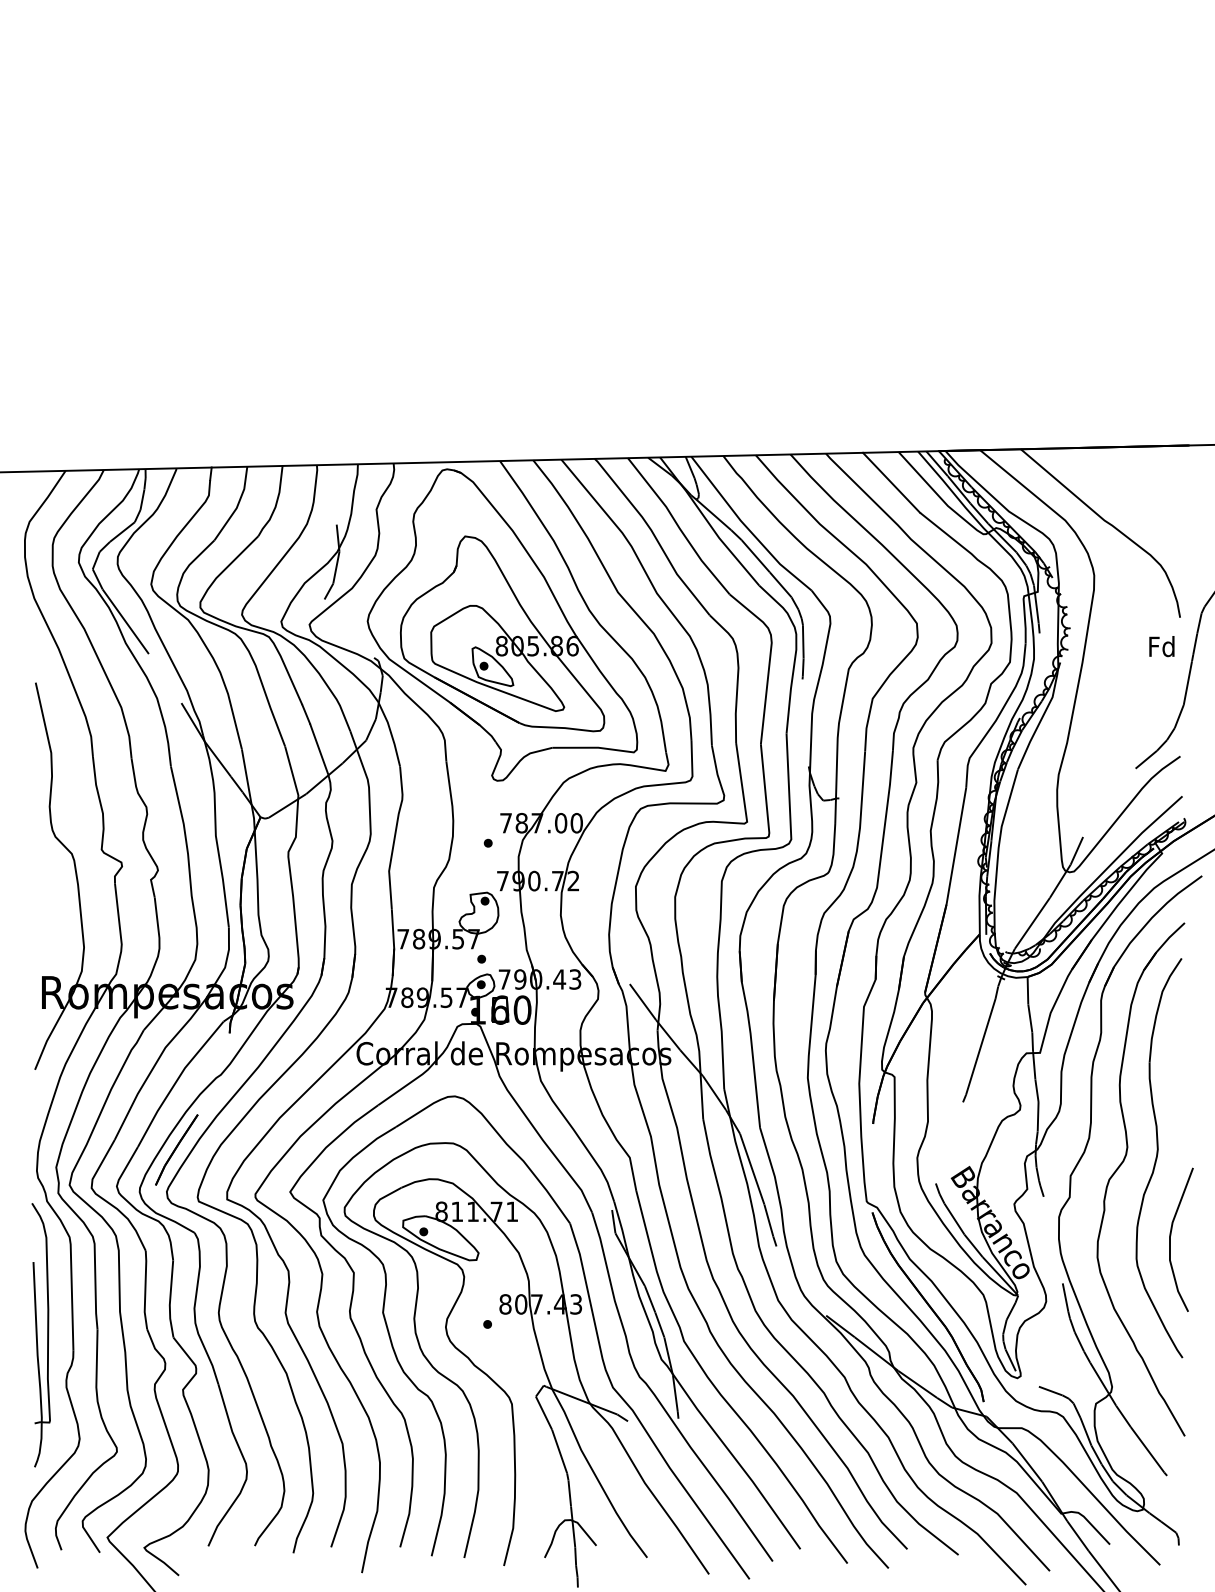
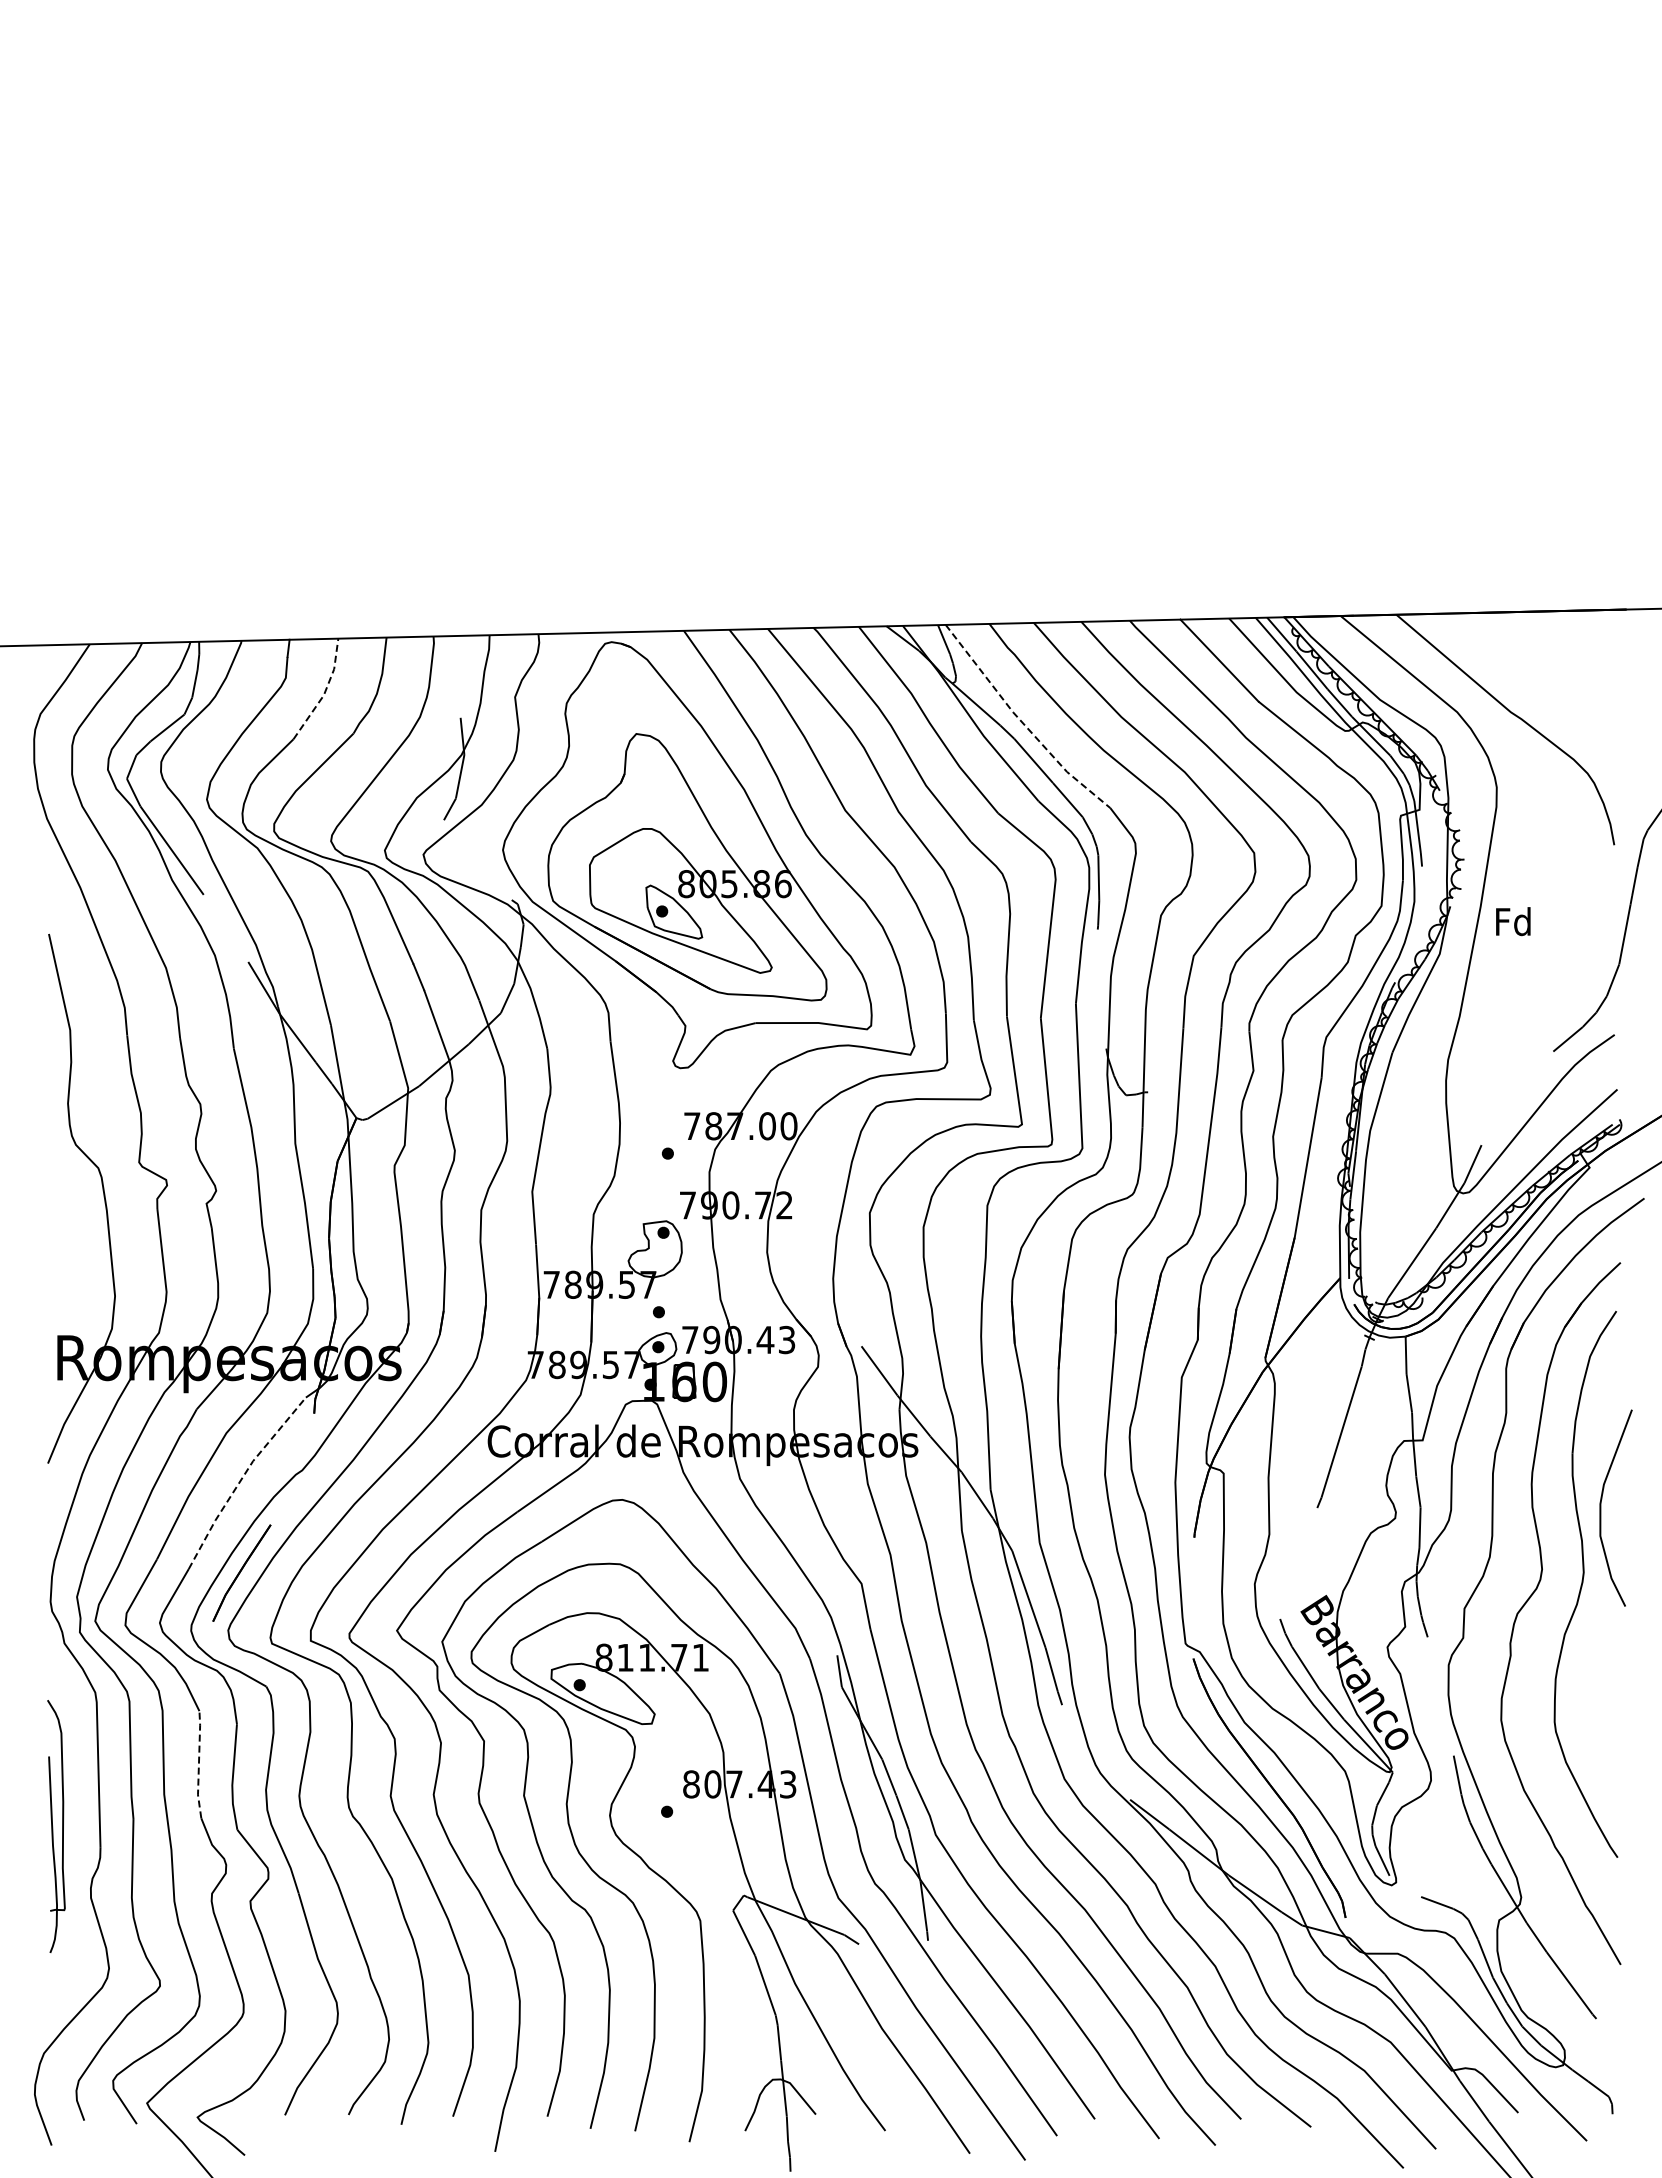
line: (237, 506) -> (324, 692), solid -> dashed
line: (747, 528) -> (1022, 722), solid -> dashed
text: (1162, 646) -> (1513, 921), moved
line: (176, 1081) -> (241, 1479), solid -> dashed
curve: (1170, 1239) -> (1601, 1507), moved
line: (145, 1289) -> (198, 1764), solid -> dashed
part: (41, 1335) -> (56, 1826), size x0.7

